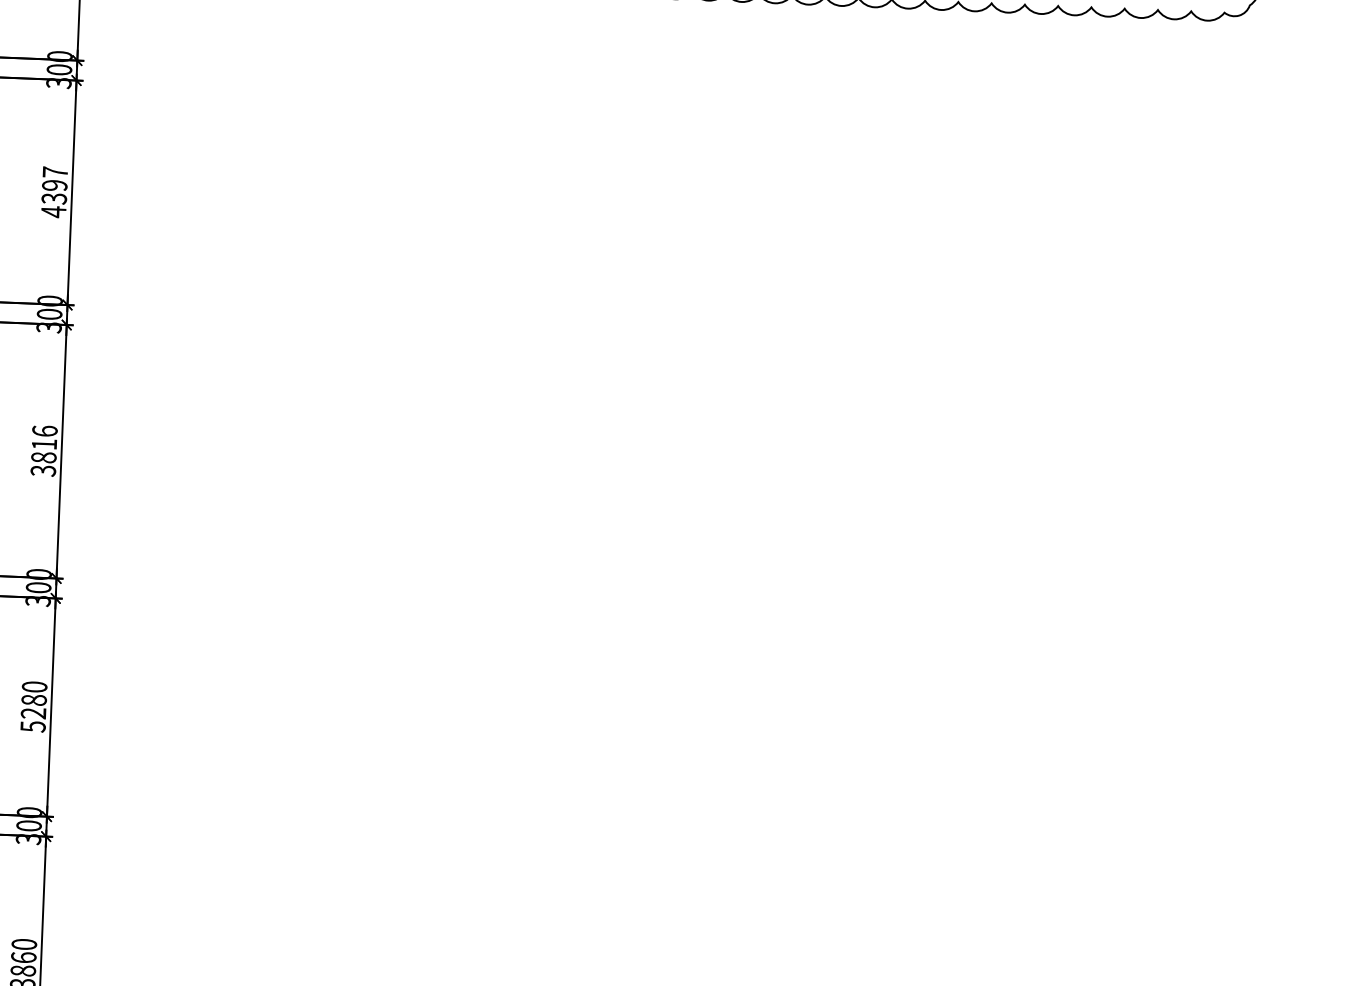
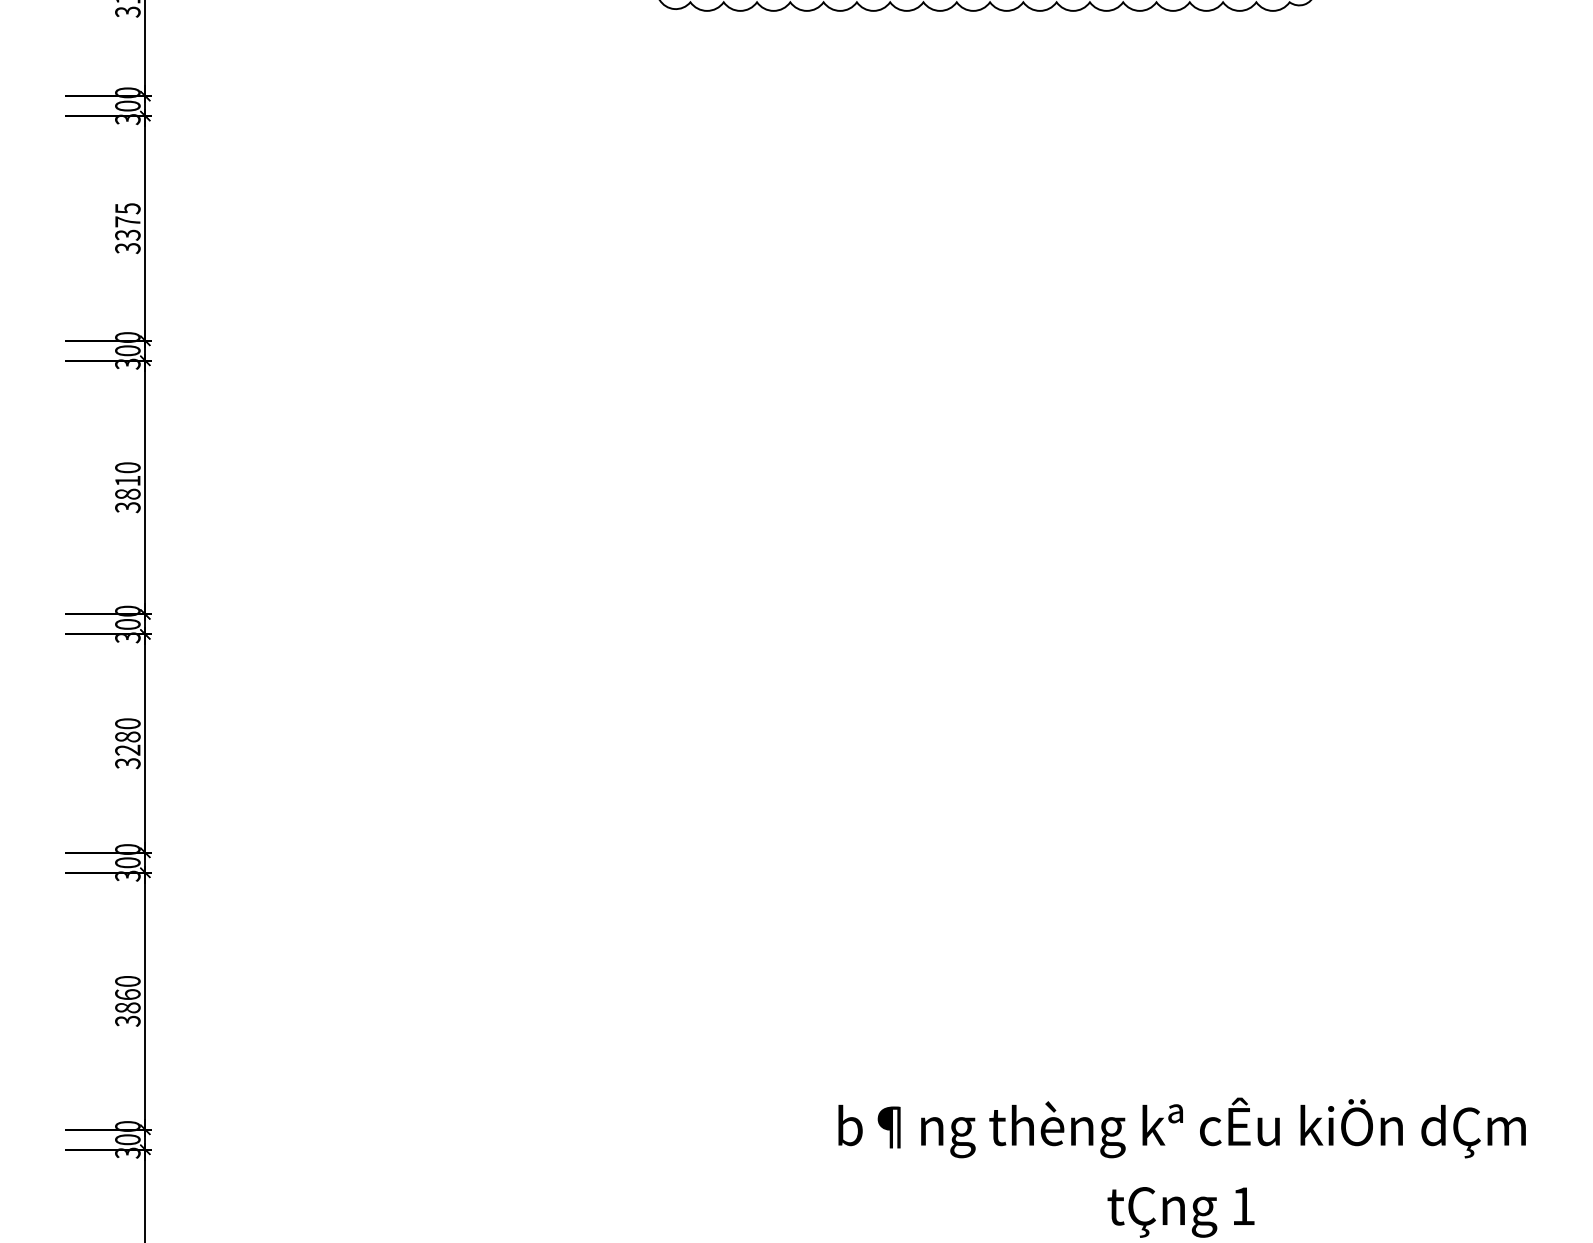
text: (54, 192) -> (127, 228), 4397 -> 3375
text: (44, 430) -> (127, 467), 3816 -> 3810
text: (32, 726) -> (127, 763), 5280 -> 3280

